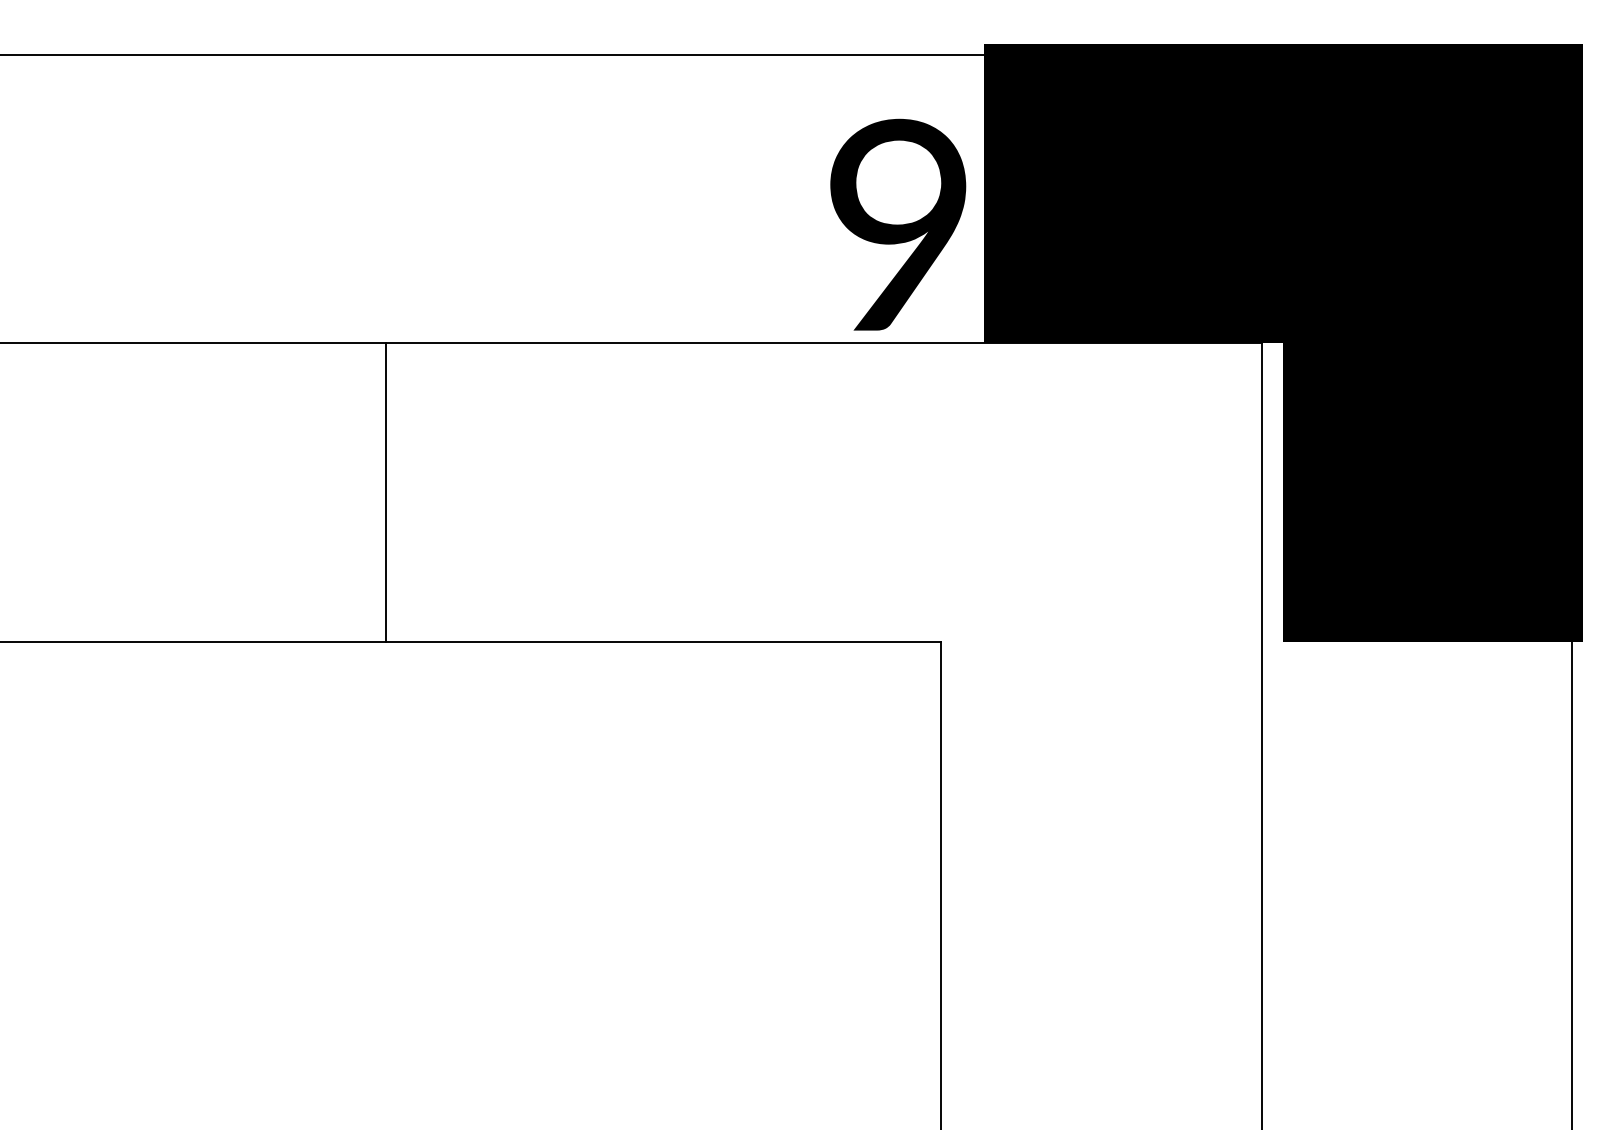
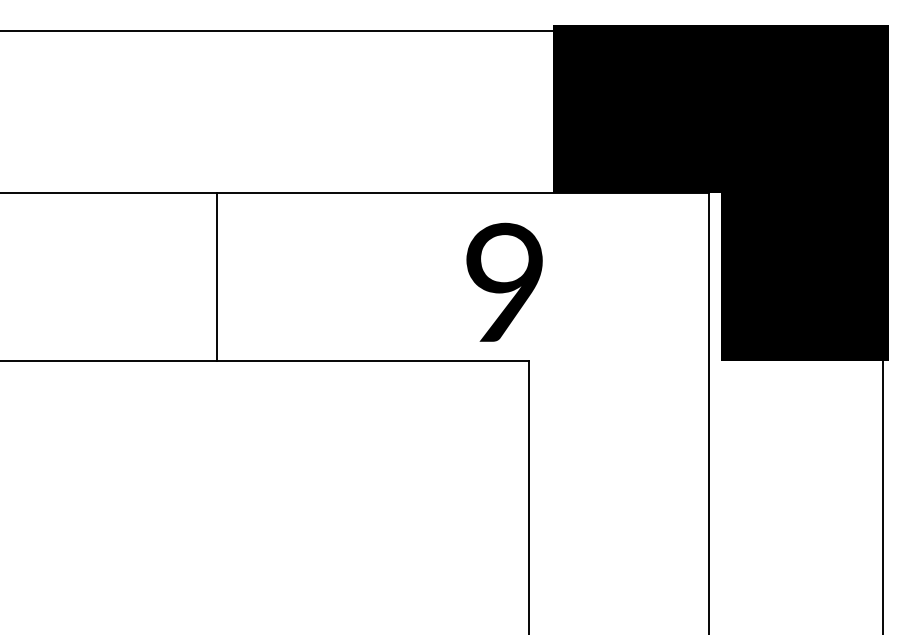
text: (898, 223) -> (504, 281), moved

